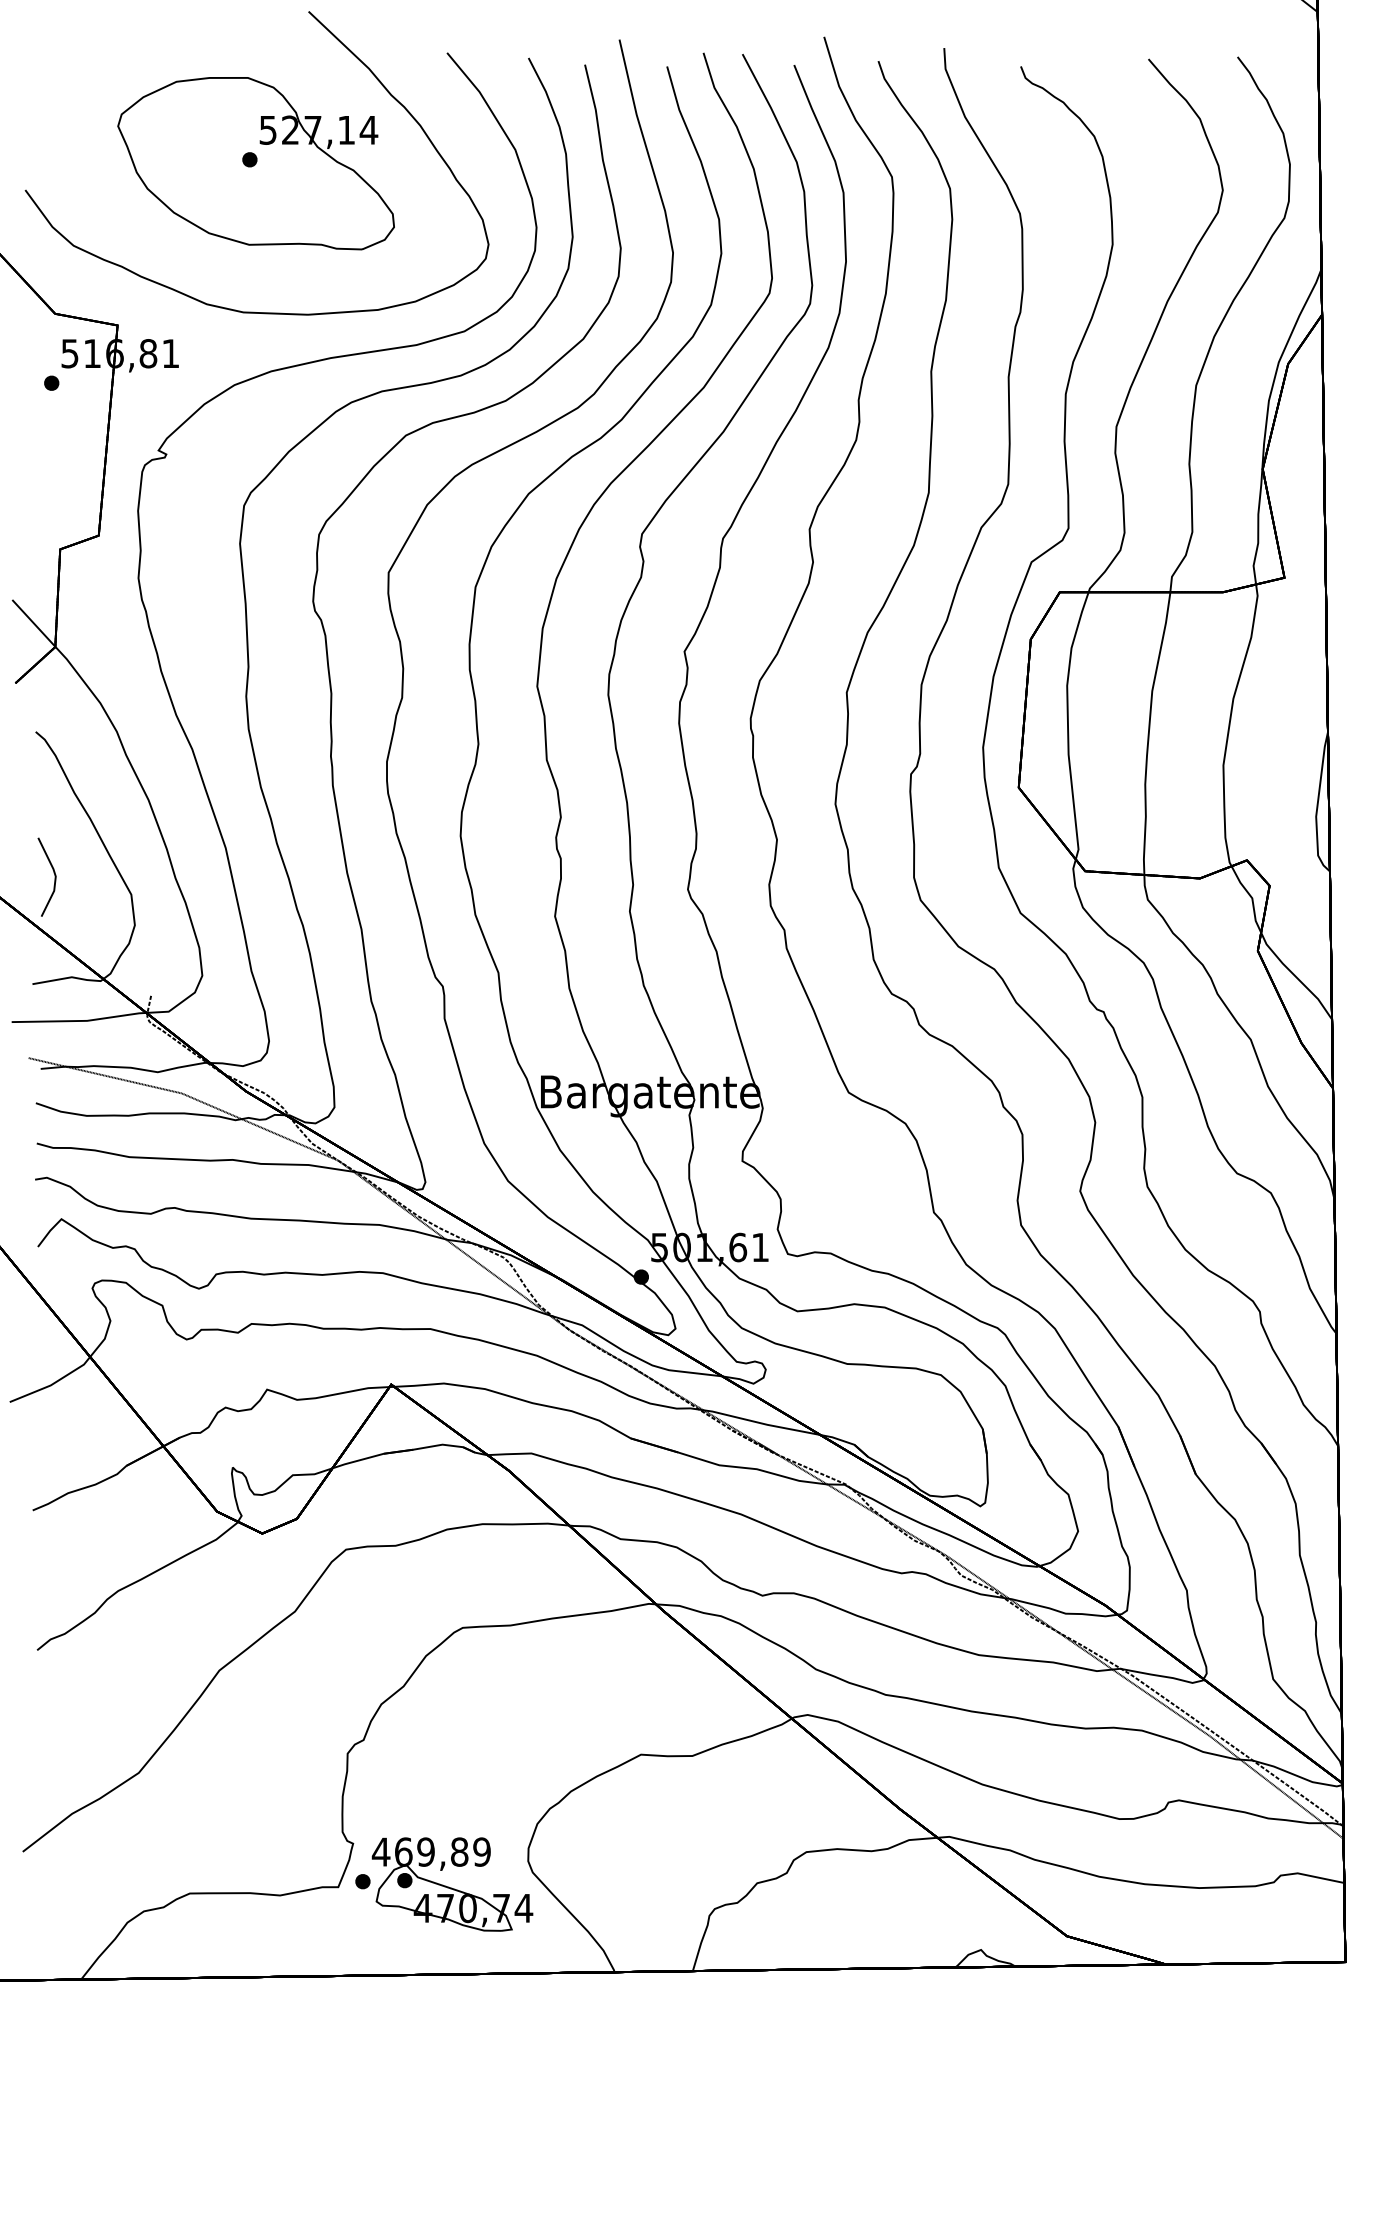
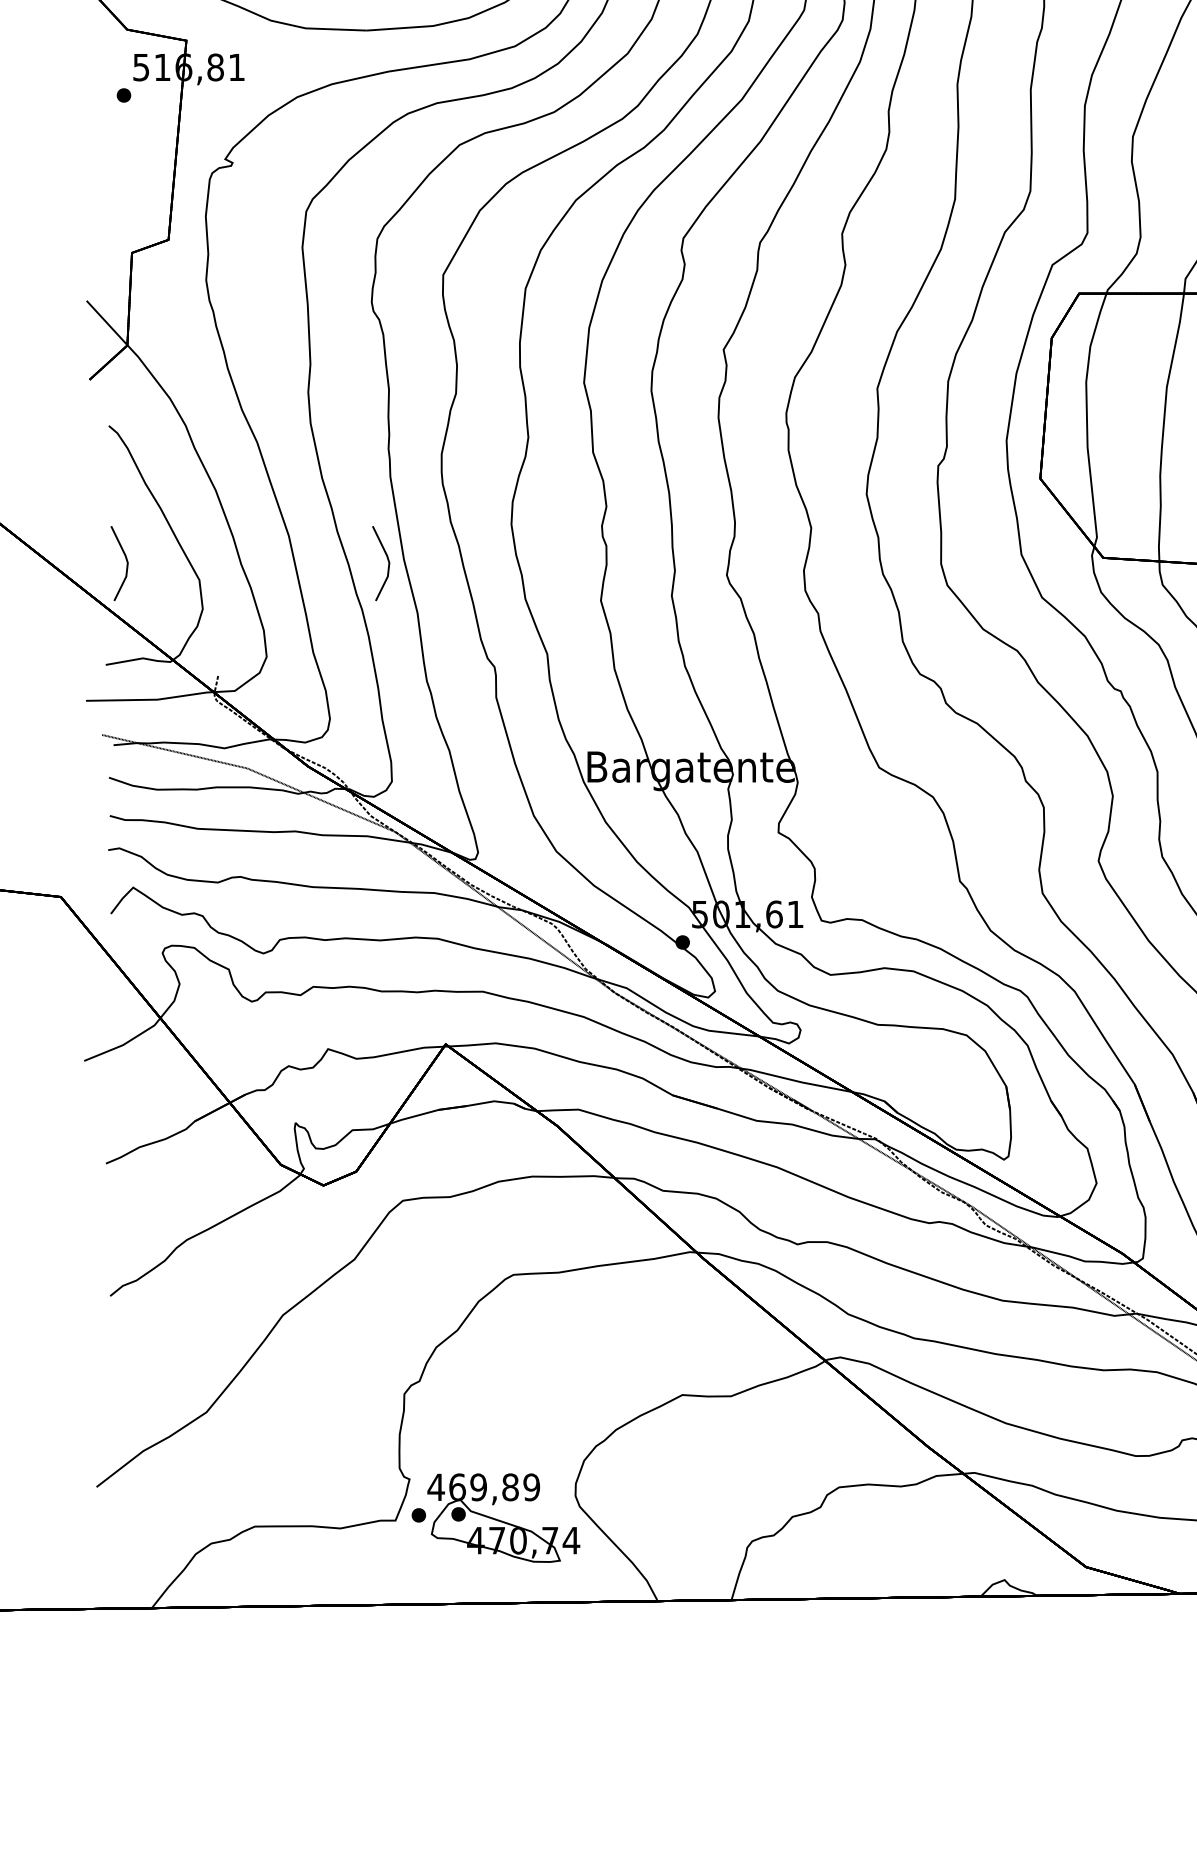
line: (329, 873) -> (387, 560), added

